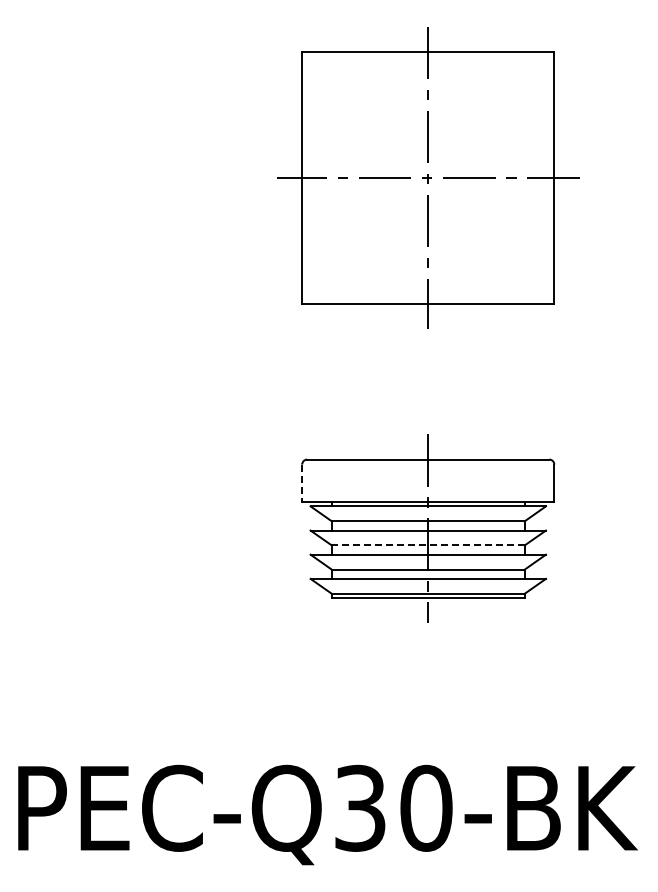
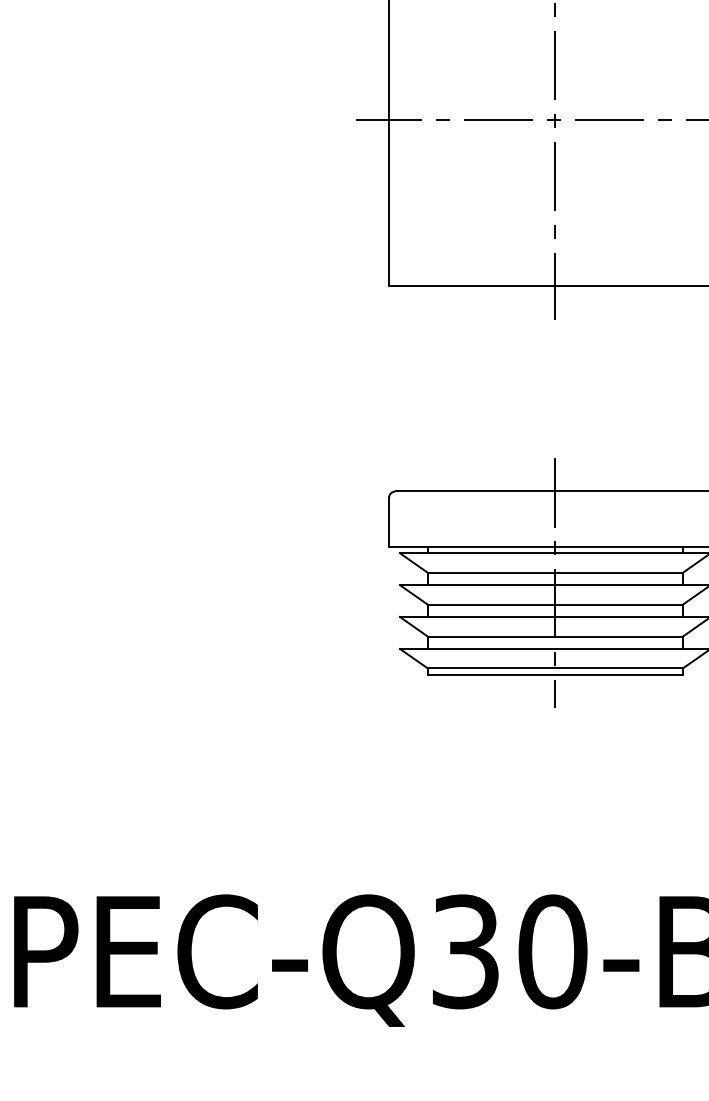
line: (302, 483) -> (389, 523), dashed -> solid
line: (428, 545) -> (555, 604), dashed -> solid

